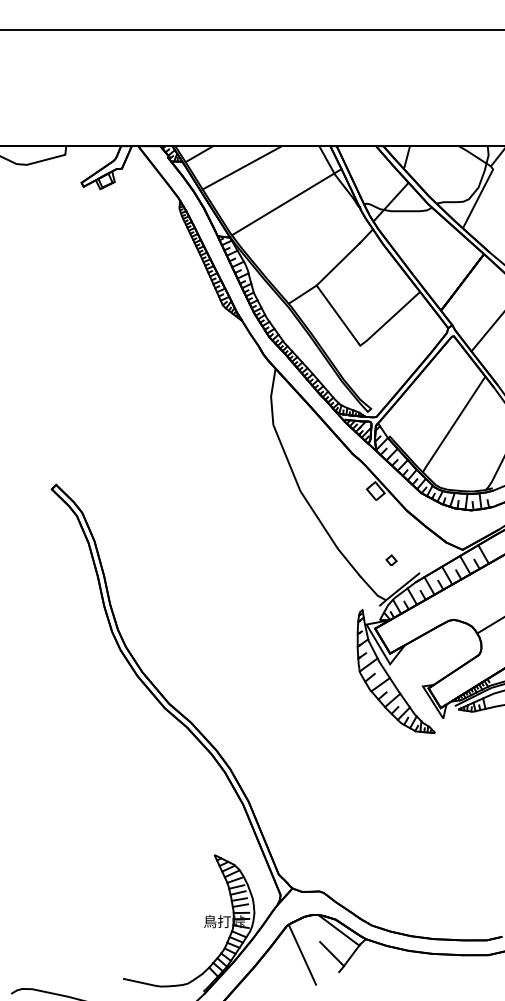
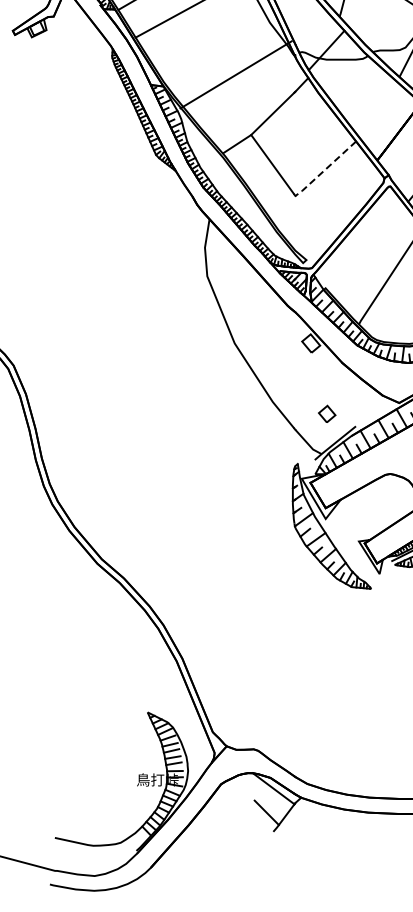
line: (286, 202) -> (235, 75), moved
line: (390, 319) -> (326, 169), solid -> dashed
part: (391, 559) -> (327, 412), size x1.6
line: (302, 954) -> (236, 813), removed

